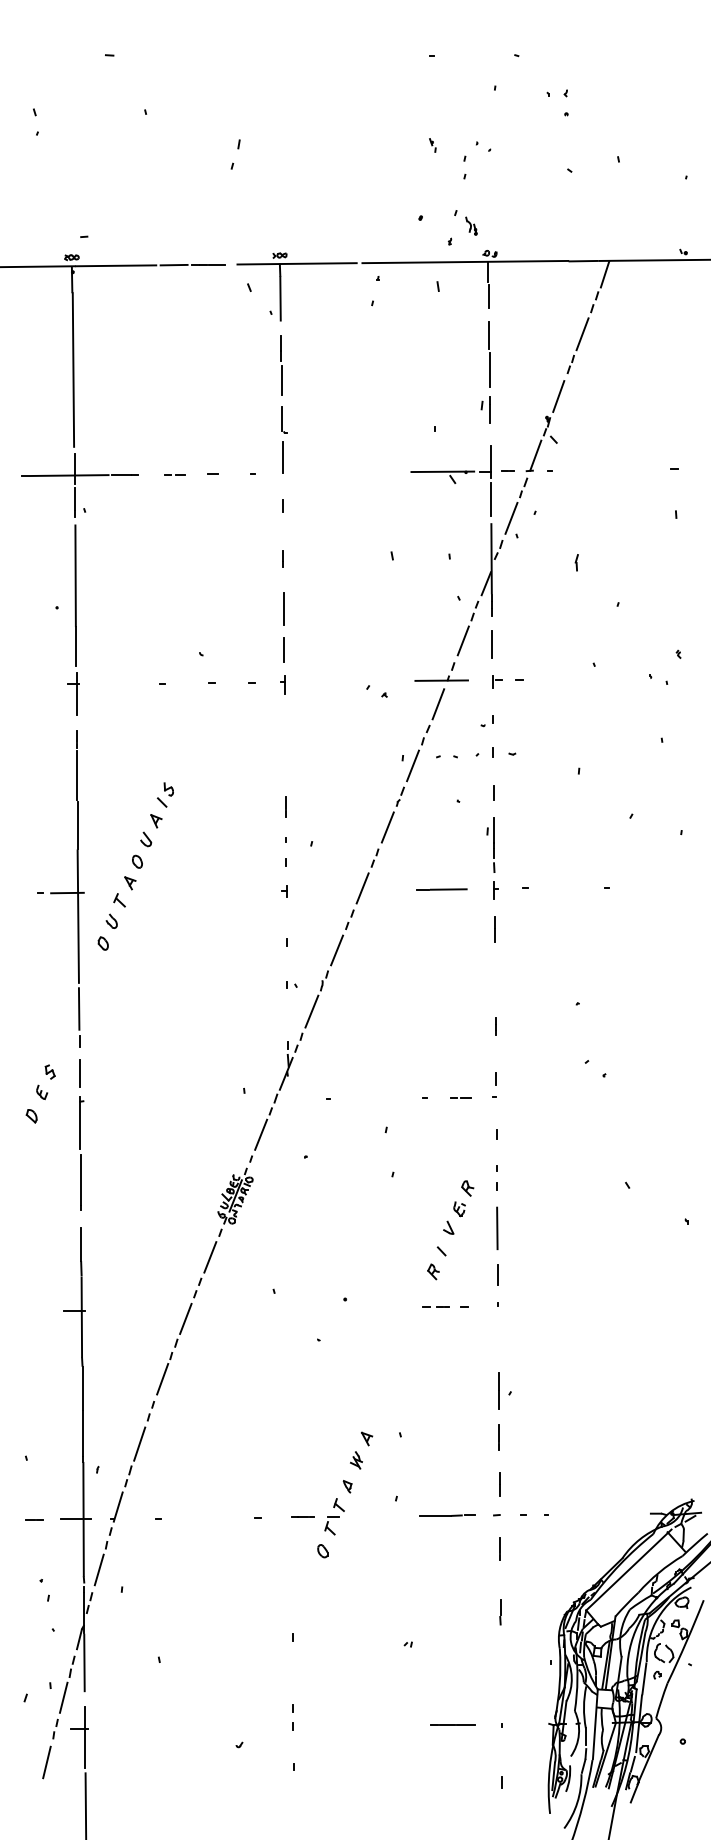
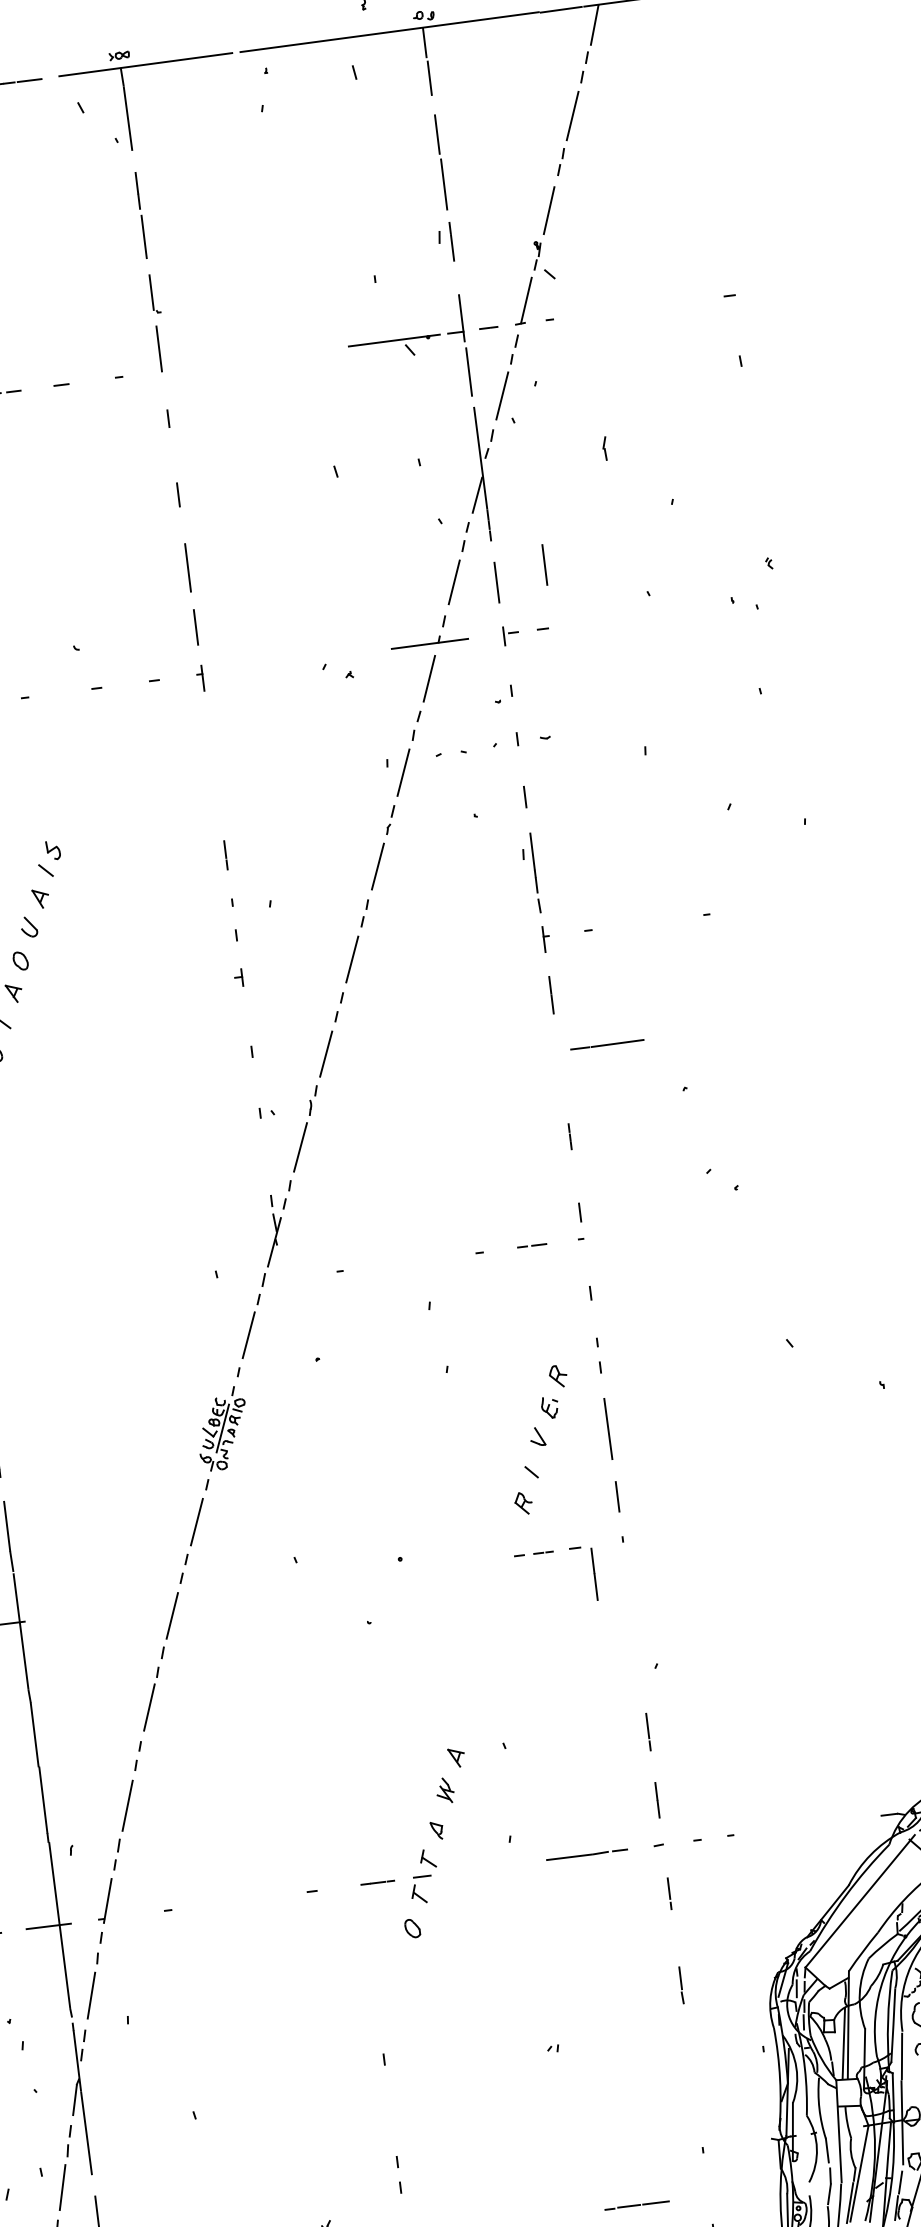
line: (525, 636) -> (543, 564), added
line: (441, 889) -> (607, 1044), moved
line: (498, 1390) -> (593, 1573), moved
line: (452, 1724) -> (636, 2205), moved

